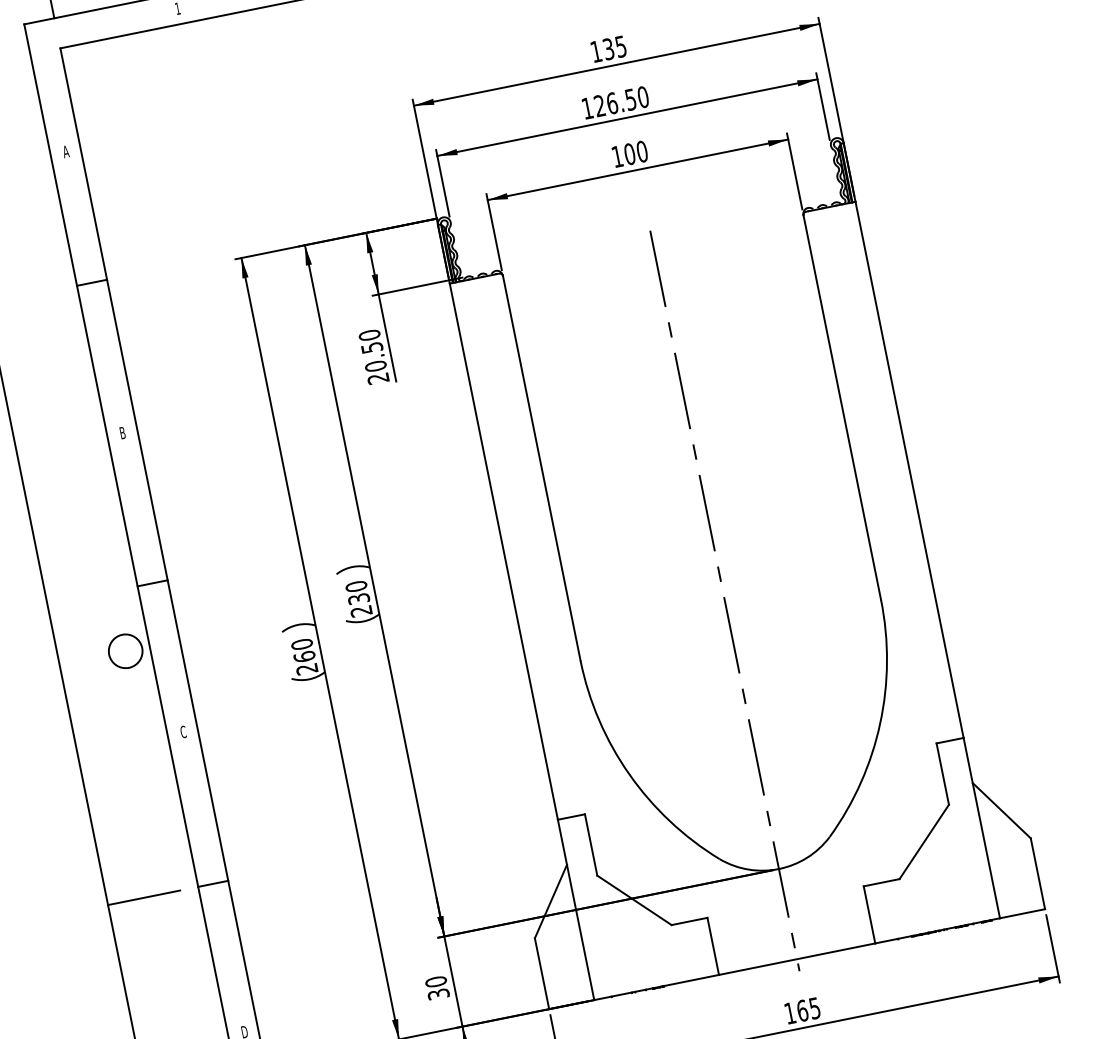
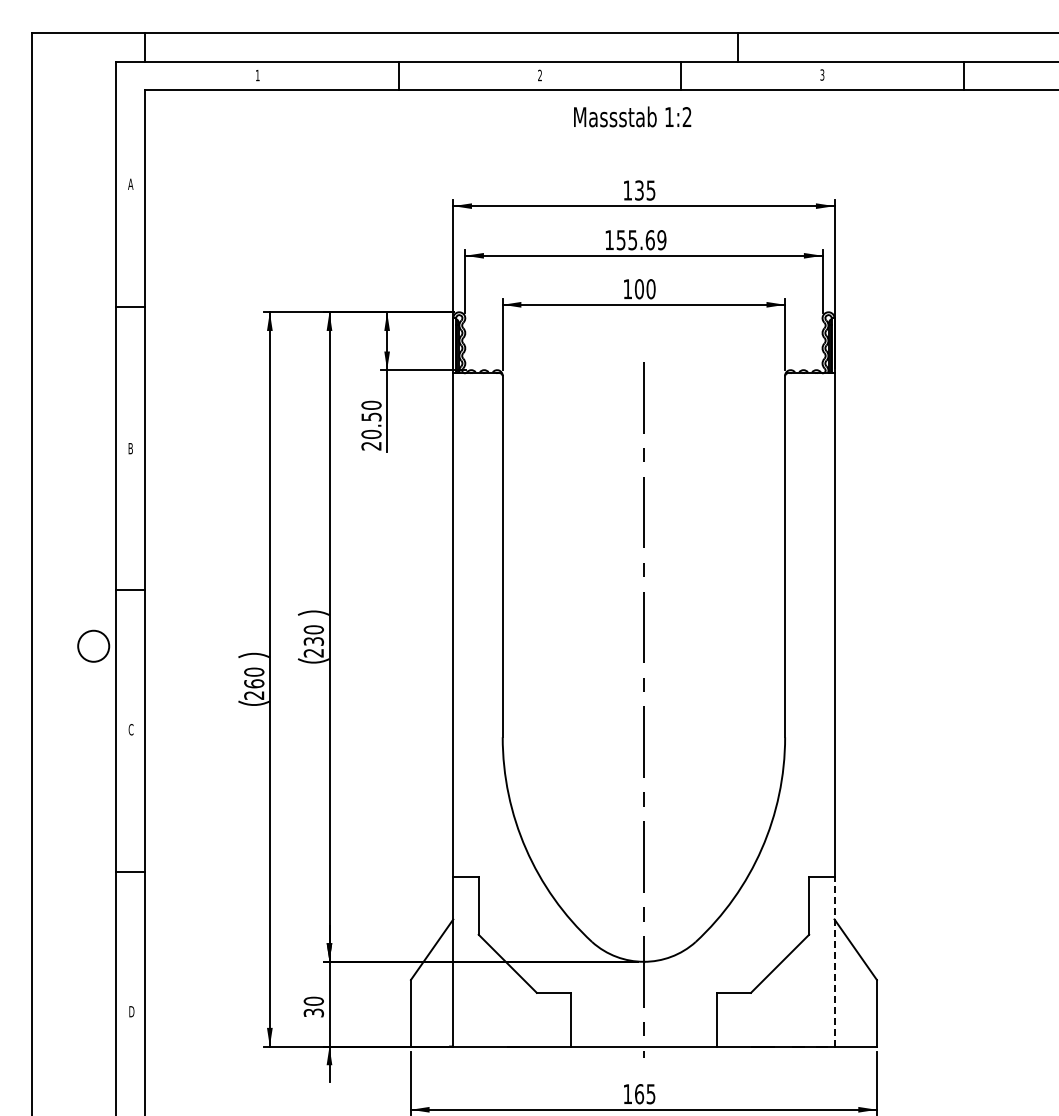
text: (621, 101) -> (641, 240), 126.50 -> 155.69
line: (981, 827) -> (834, 961), solid -> dashed
line: (144, 898) -> (65, 872), removed

